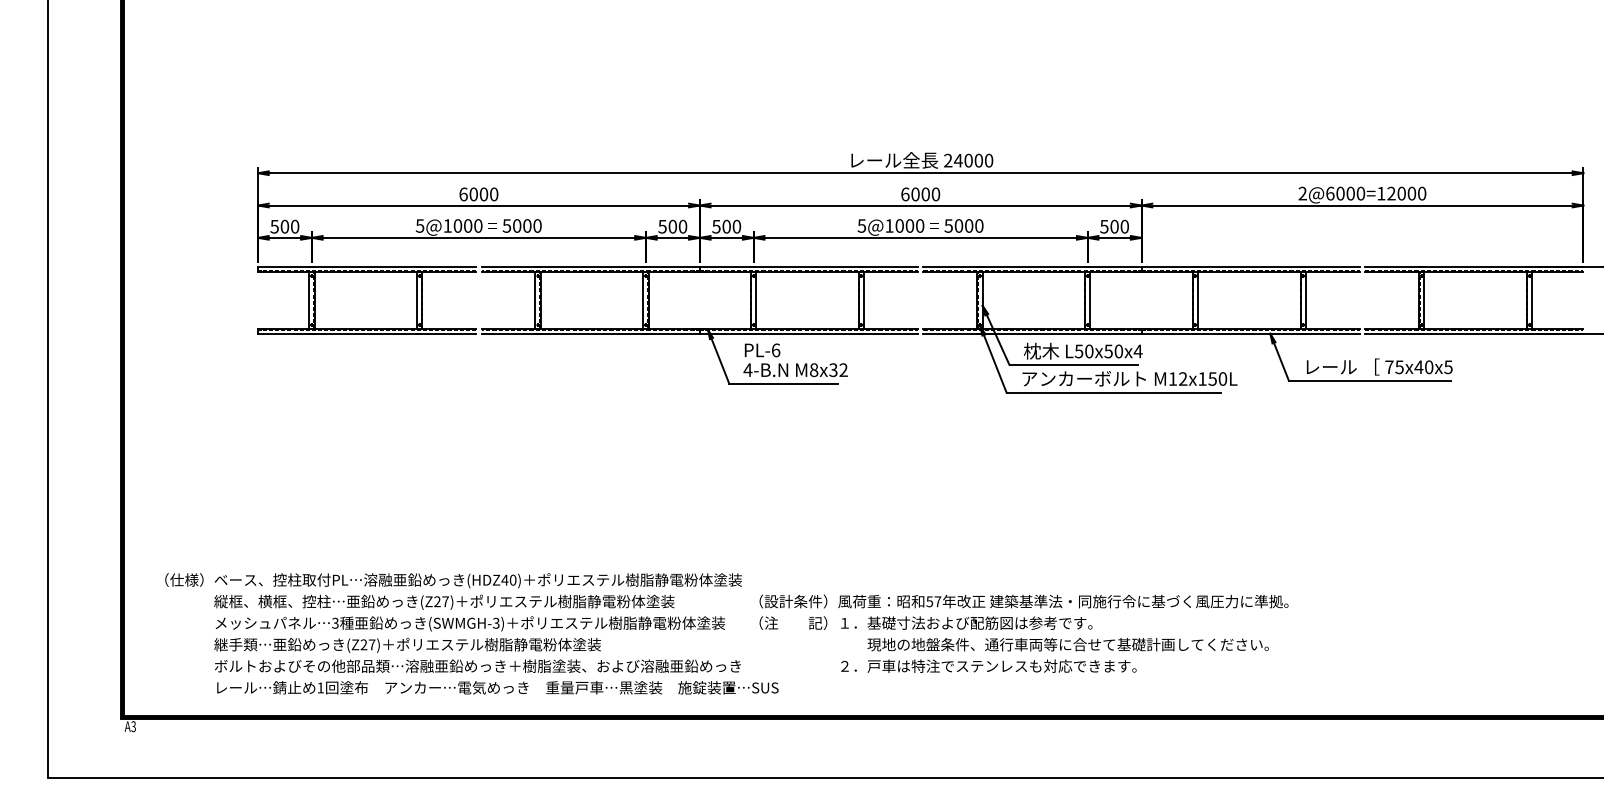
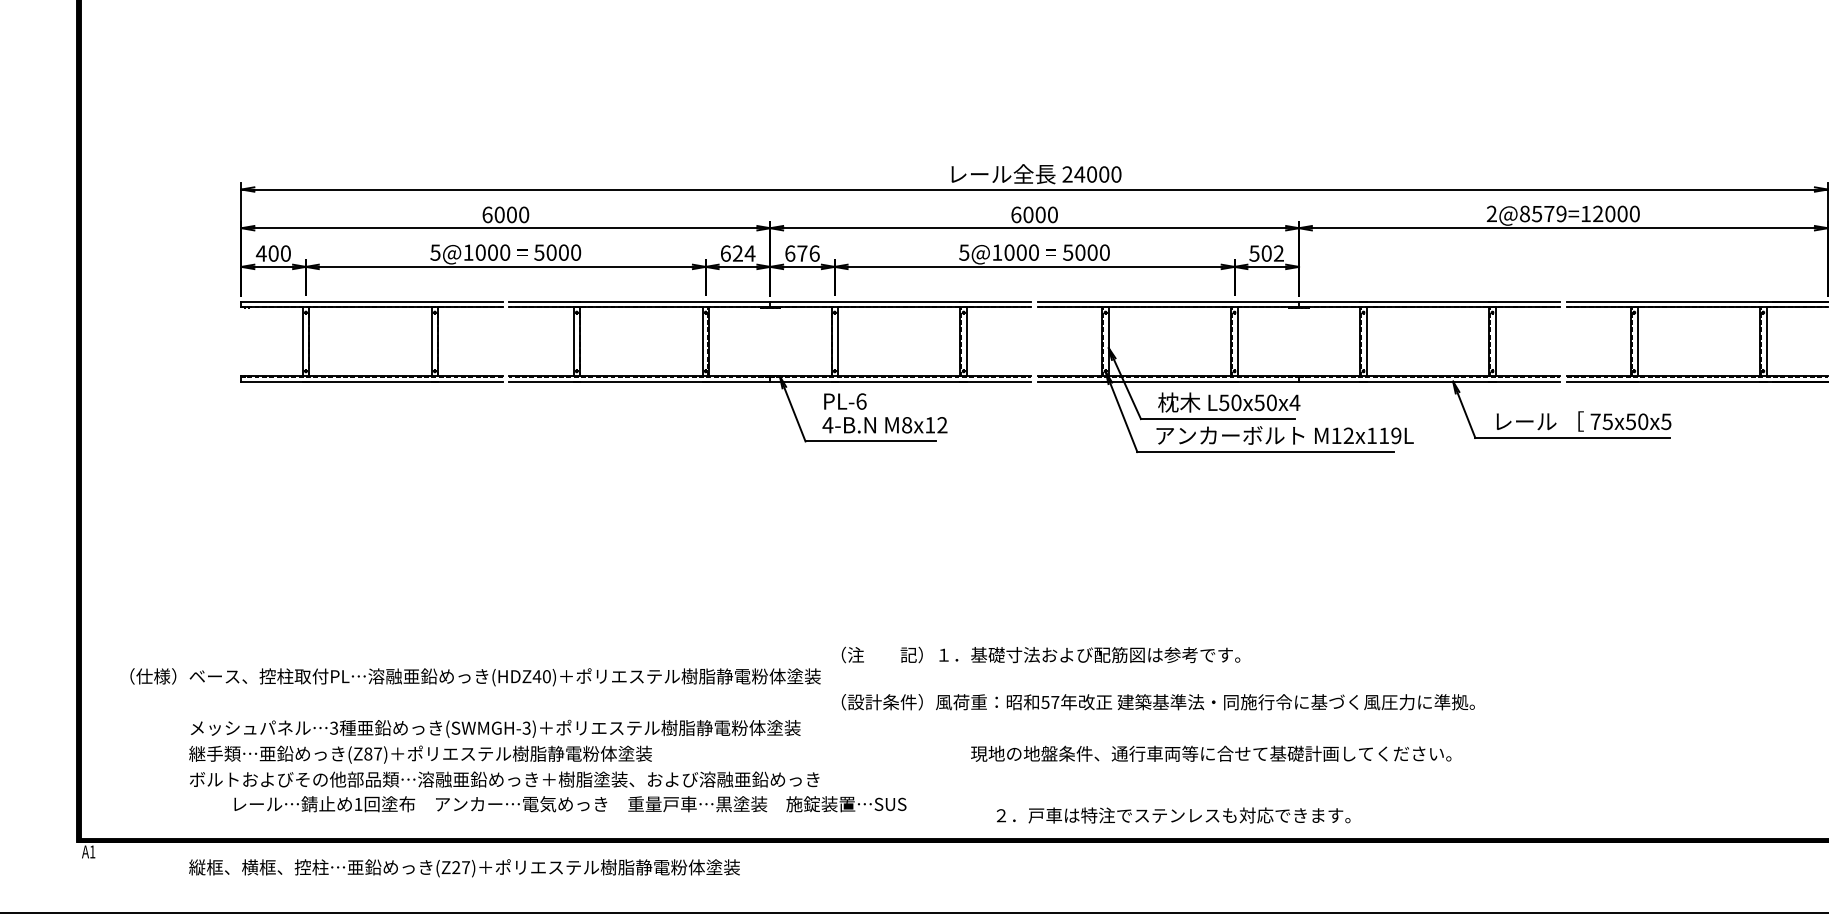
text: (1345, 193) -> (1543, 213), 2@6000=12000 -> 2@8579=12000
text: (274, 226) -> (261, 253), 500 -> 400
text: (672, 226) -> (737, 253), 500 -> 624
text: (726, 226) -> (802, 253), 500 -> 676
text: (1124, 226) -> (1278, 253), 500 -> 502
text: (1418, 367) -> (1630, 422), 75x40x5 -> 75x50x5
text: (833, 370) -> (930, 425), M8x32 -> M8x12
text: (1217, 378) -> (1389, 435), M12x150L -> M12x119L
text: (444, 601) -> (464, 867), moved
text: (925, 622) -> (1040, 654), moved
text: (363, 644) -> (367, 753), (Z27) -> (Z87)
text: (988, 665) -> (1173, 814), moved
text: (497, 687) -> (570, 803), moved
text: (133, 726) -> (92, 851), A3 -> A1

